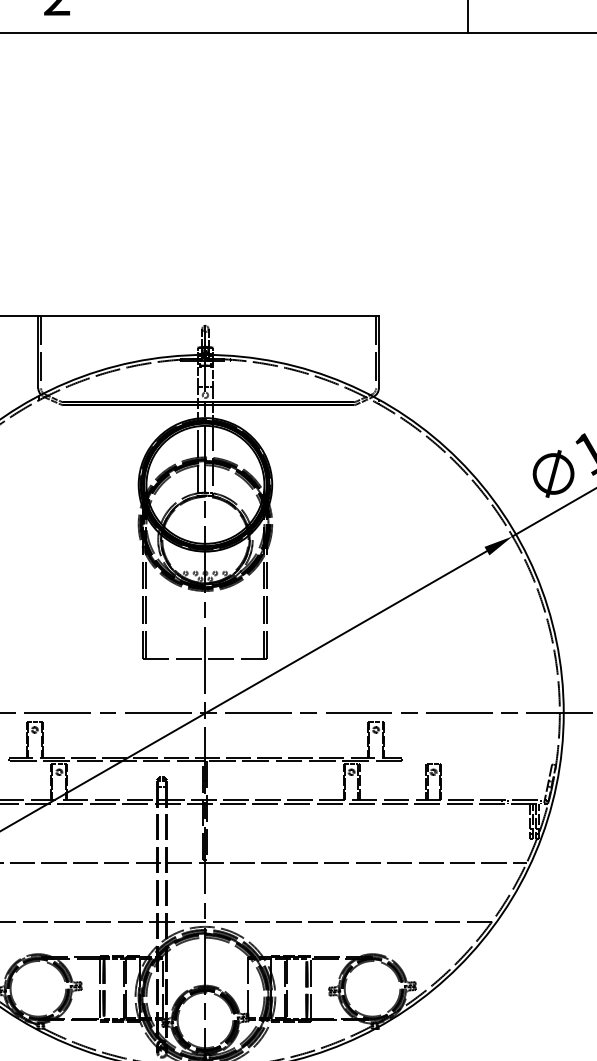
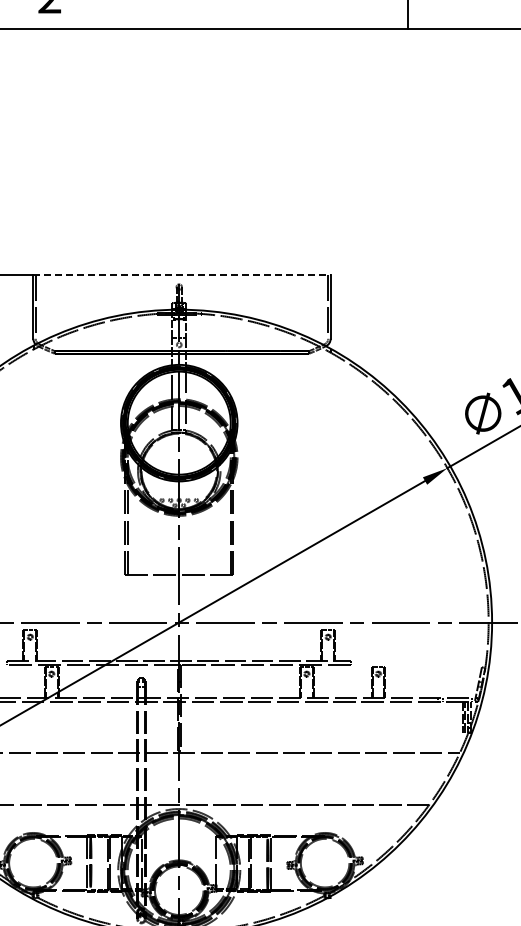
line: (209, 315) -> (182, 275), solid -> dashed

